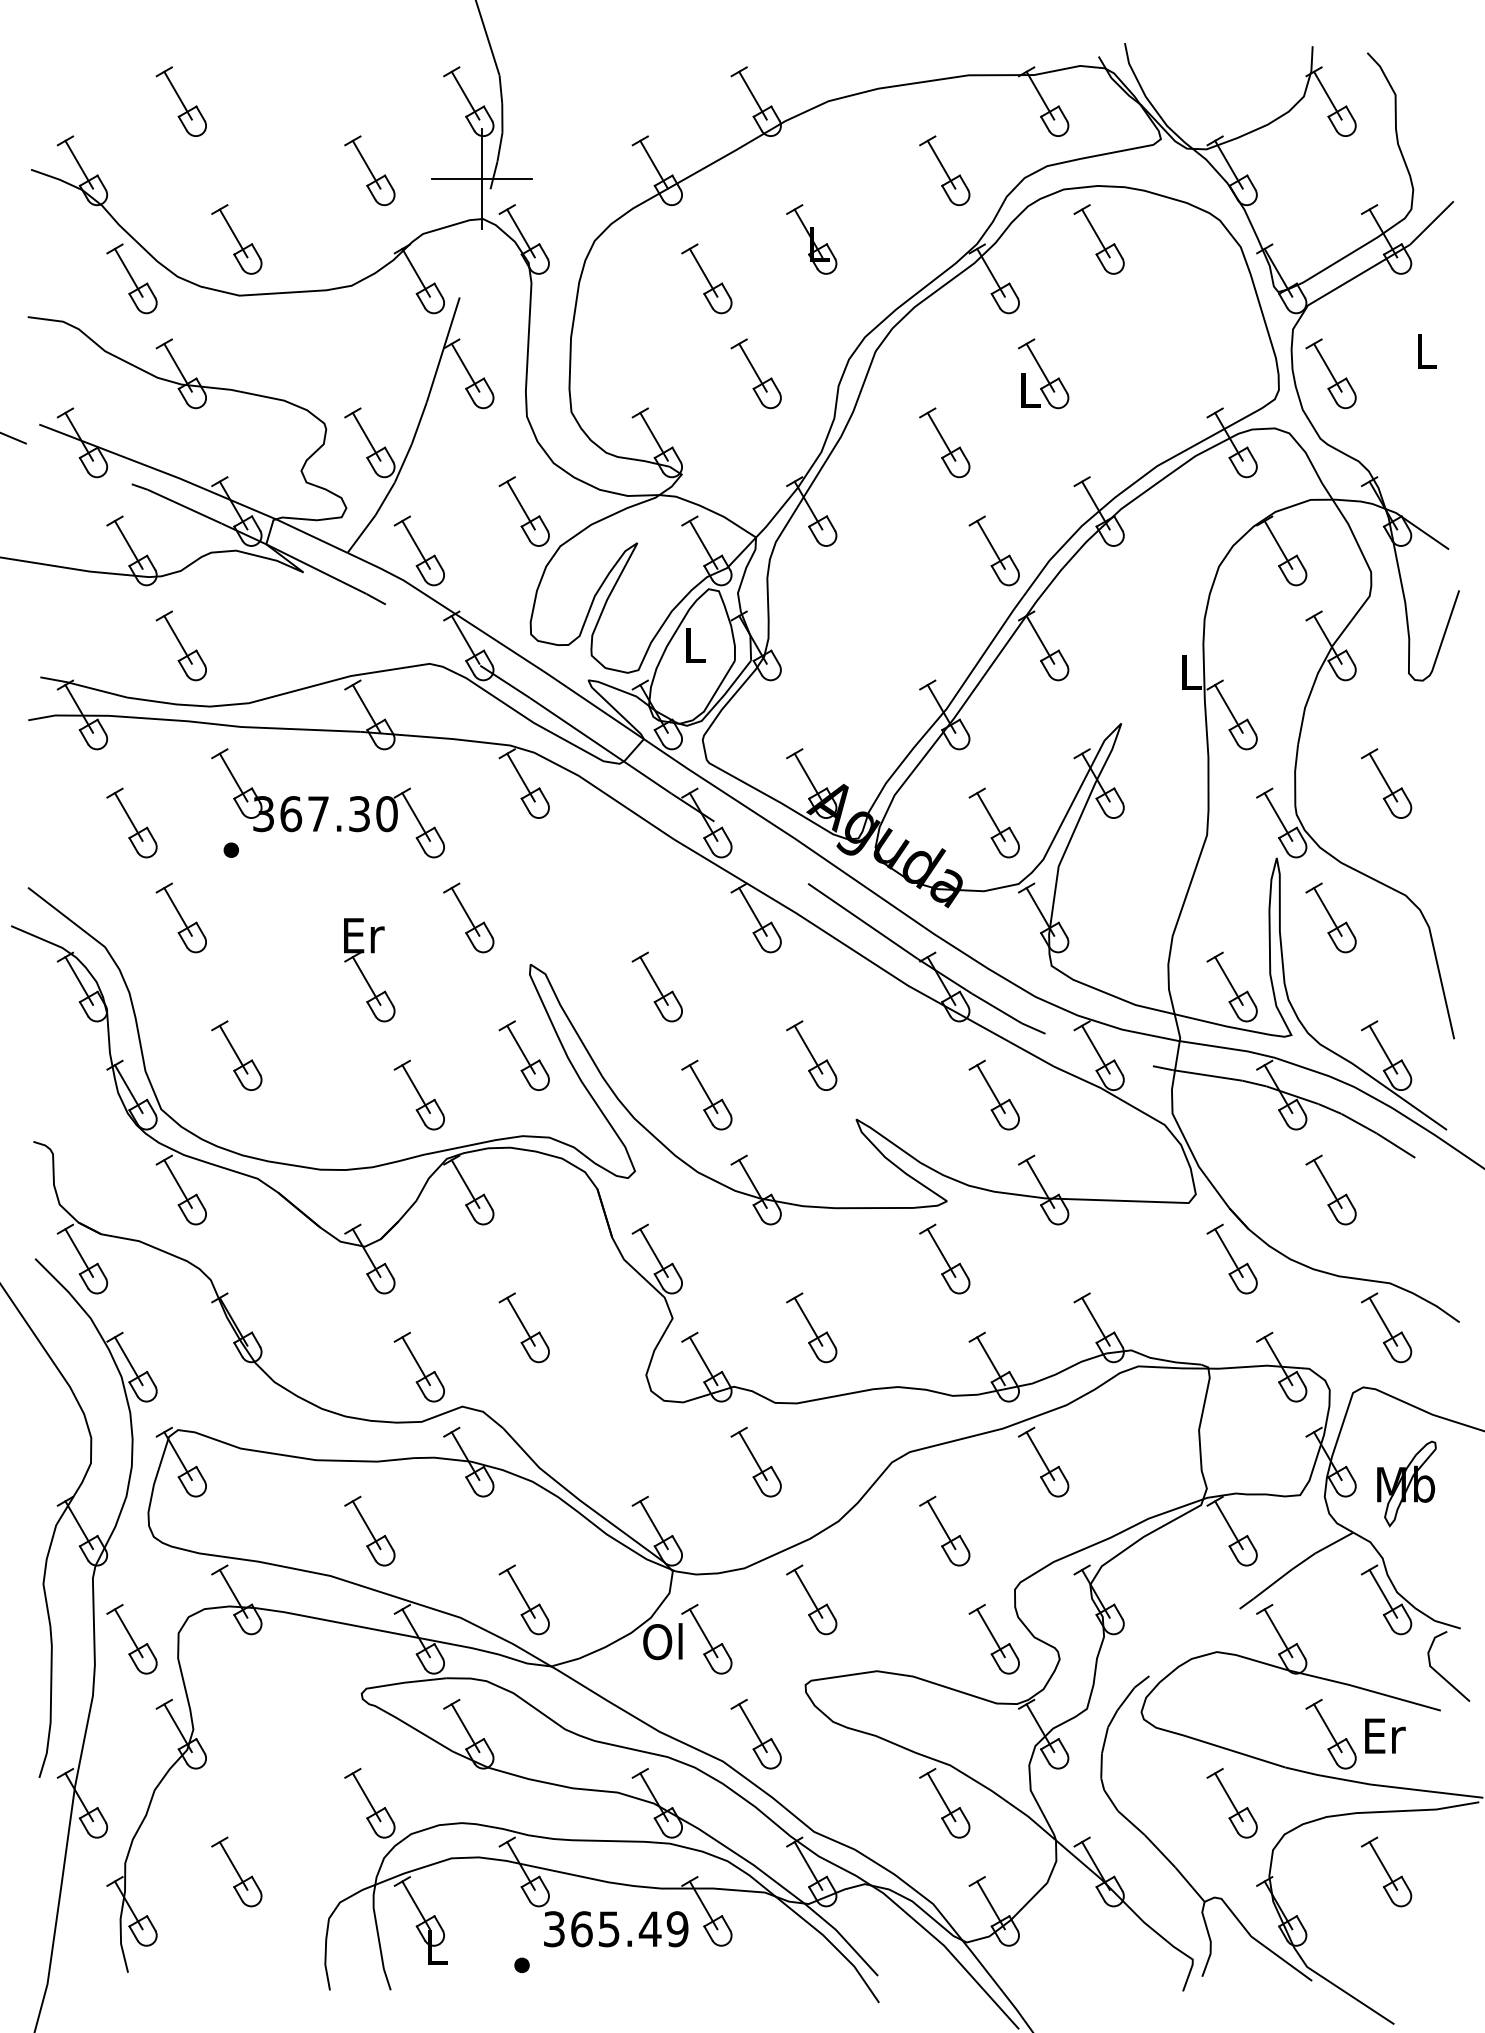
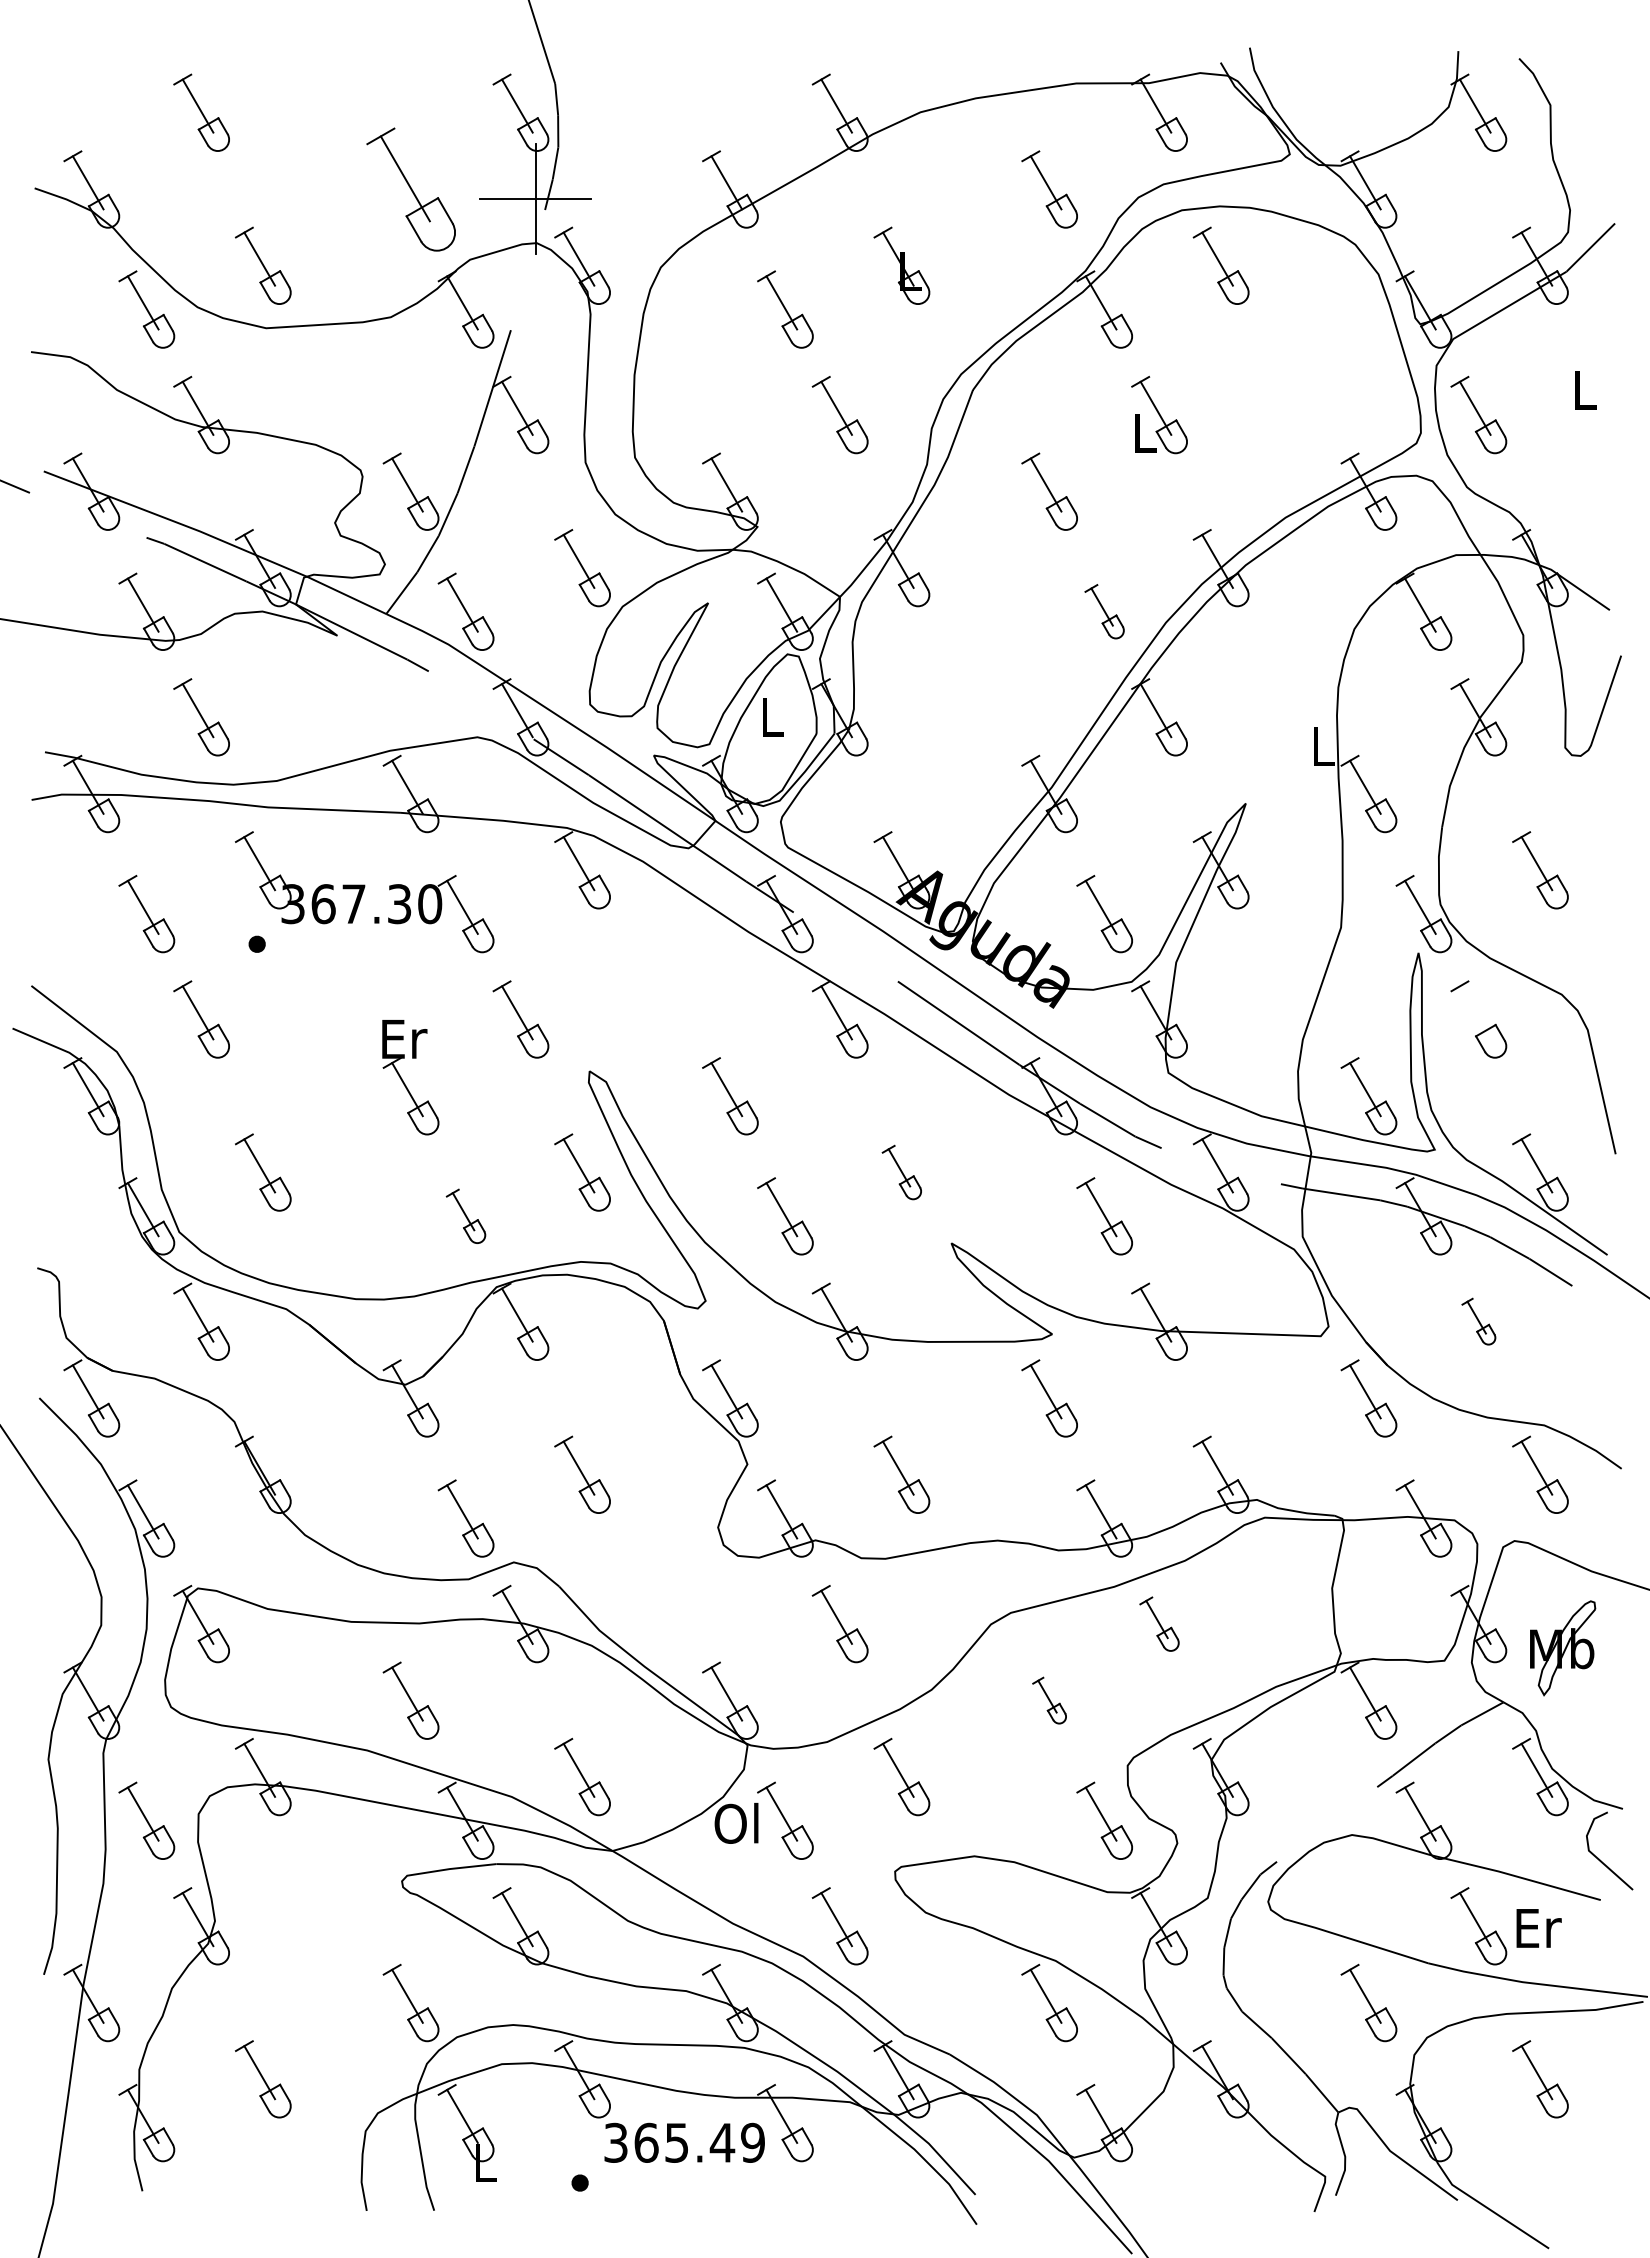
part: (369, 170) -> (410, 189), size x1.6
part: (994, 550) -> (1104, 611), size x0.7
line: (1327, 911) -> (1474, 1012), removed
part: (811, 1055) -> (901, 1172), size x0.7
part: (418, 1095) -> (465, 1216), size x0.7
part: (1330, 1189) -> (1478, 1321), size x0.6
part: (1043, 1462) -> (1159, 1624), size x0.7
part: (944, 1530) -> (1049, 1700), size x0.6

